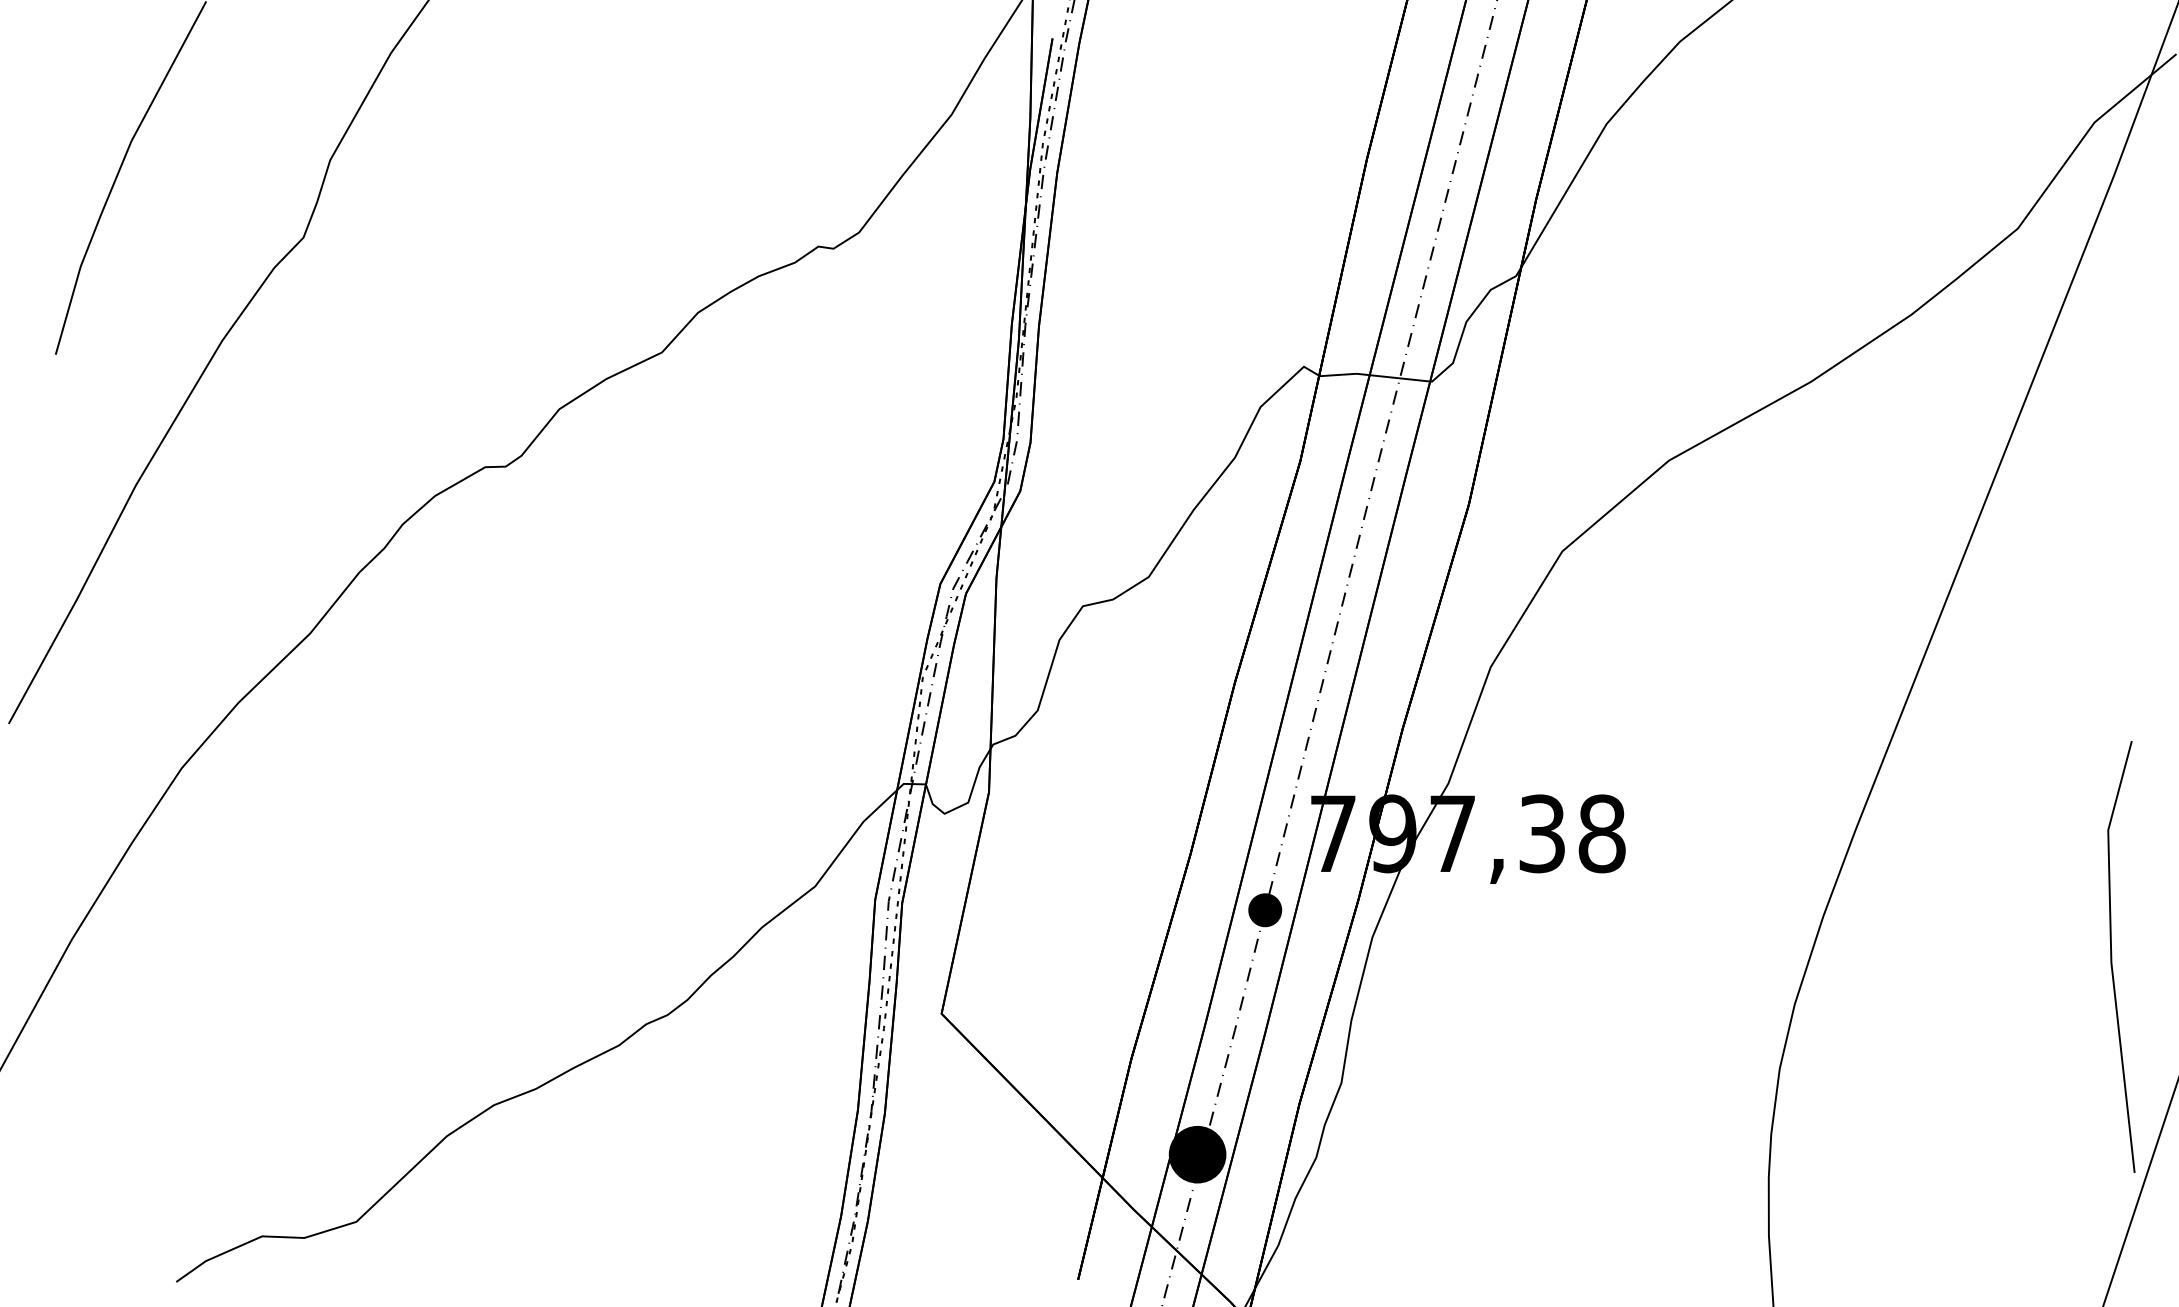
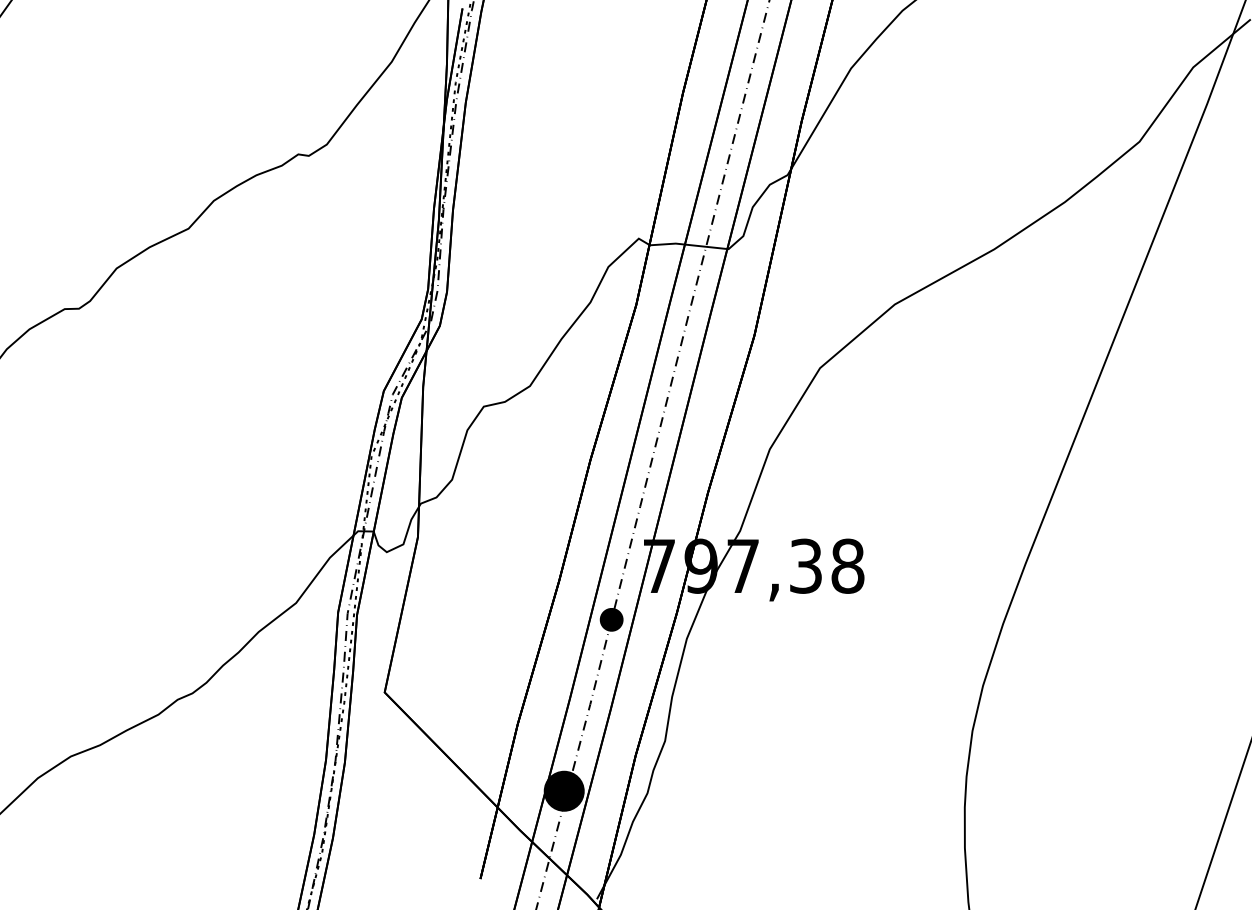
line: (2112, 956) -> (1205, 652), removed

